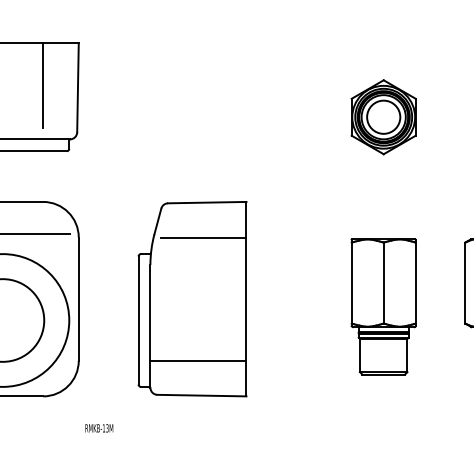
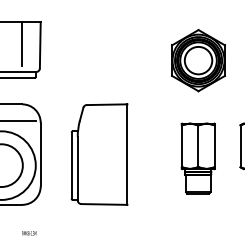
part: (382, 117) -> (197, 60), size x1.6
line: (204, 237) -> (105, 122), removed
line: (198, 360) -> (102, 186), removed
text: (99, 428) -> (29, 233), moved

